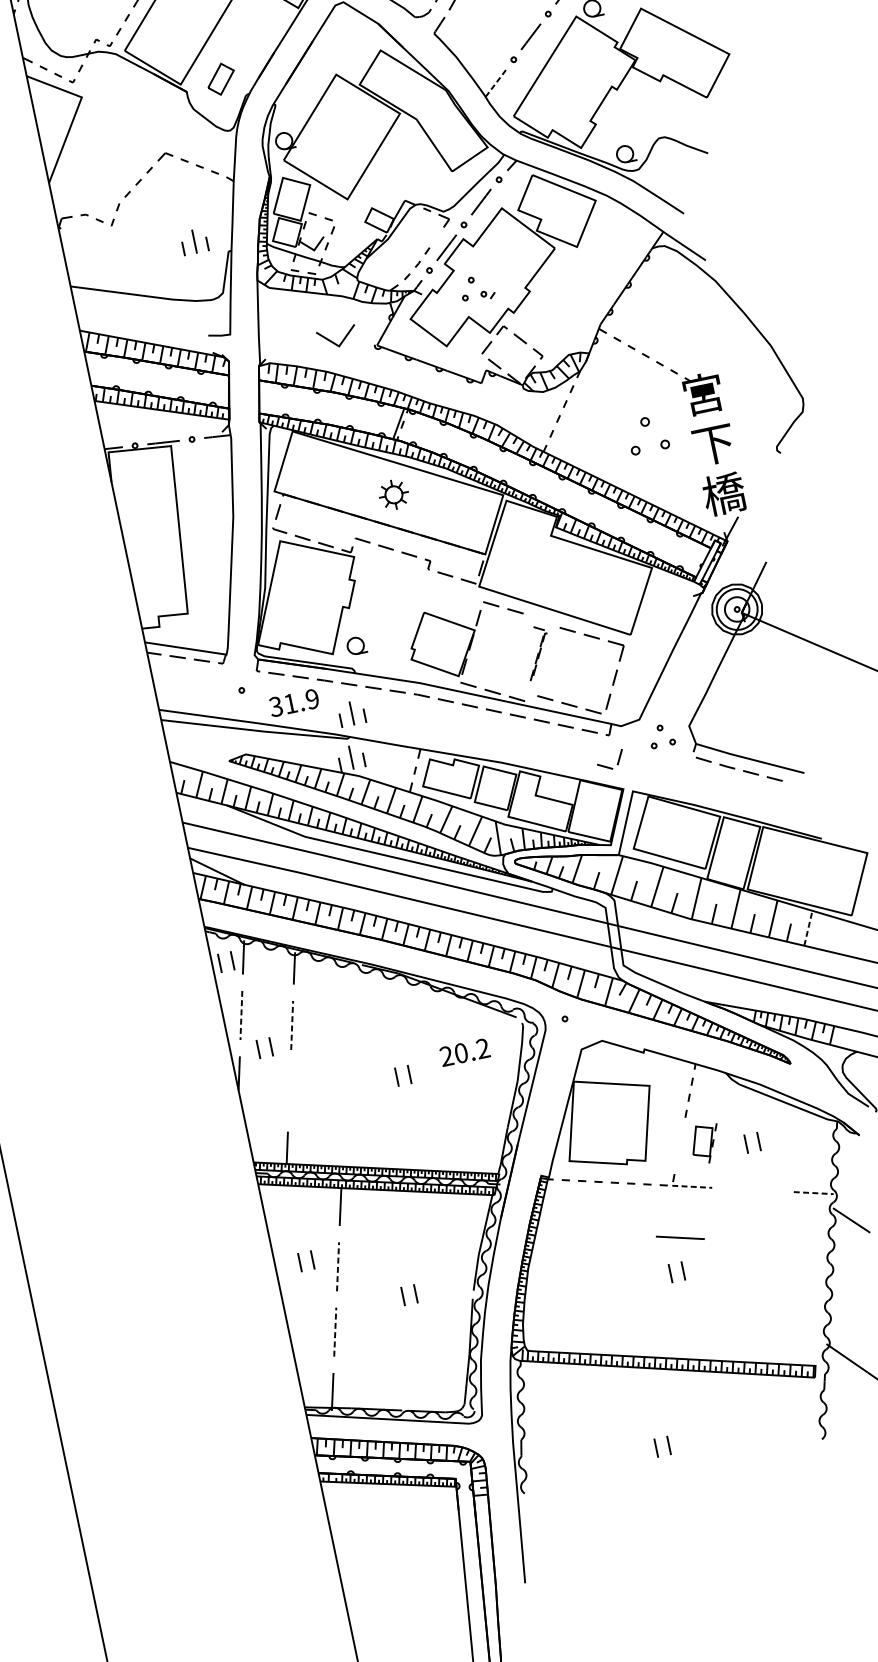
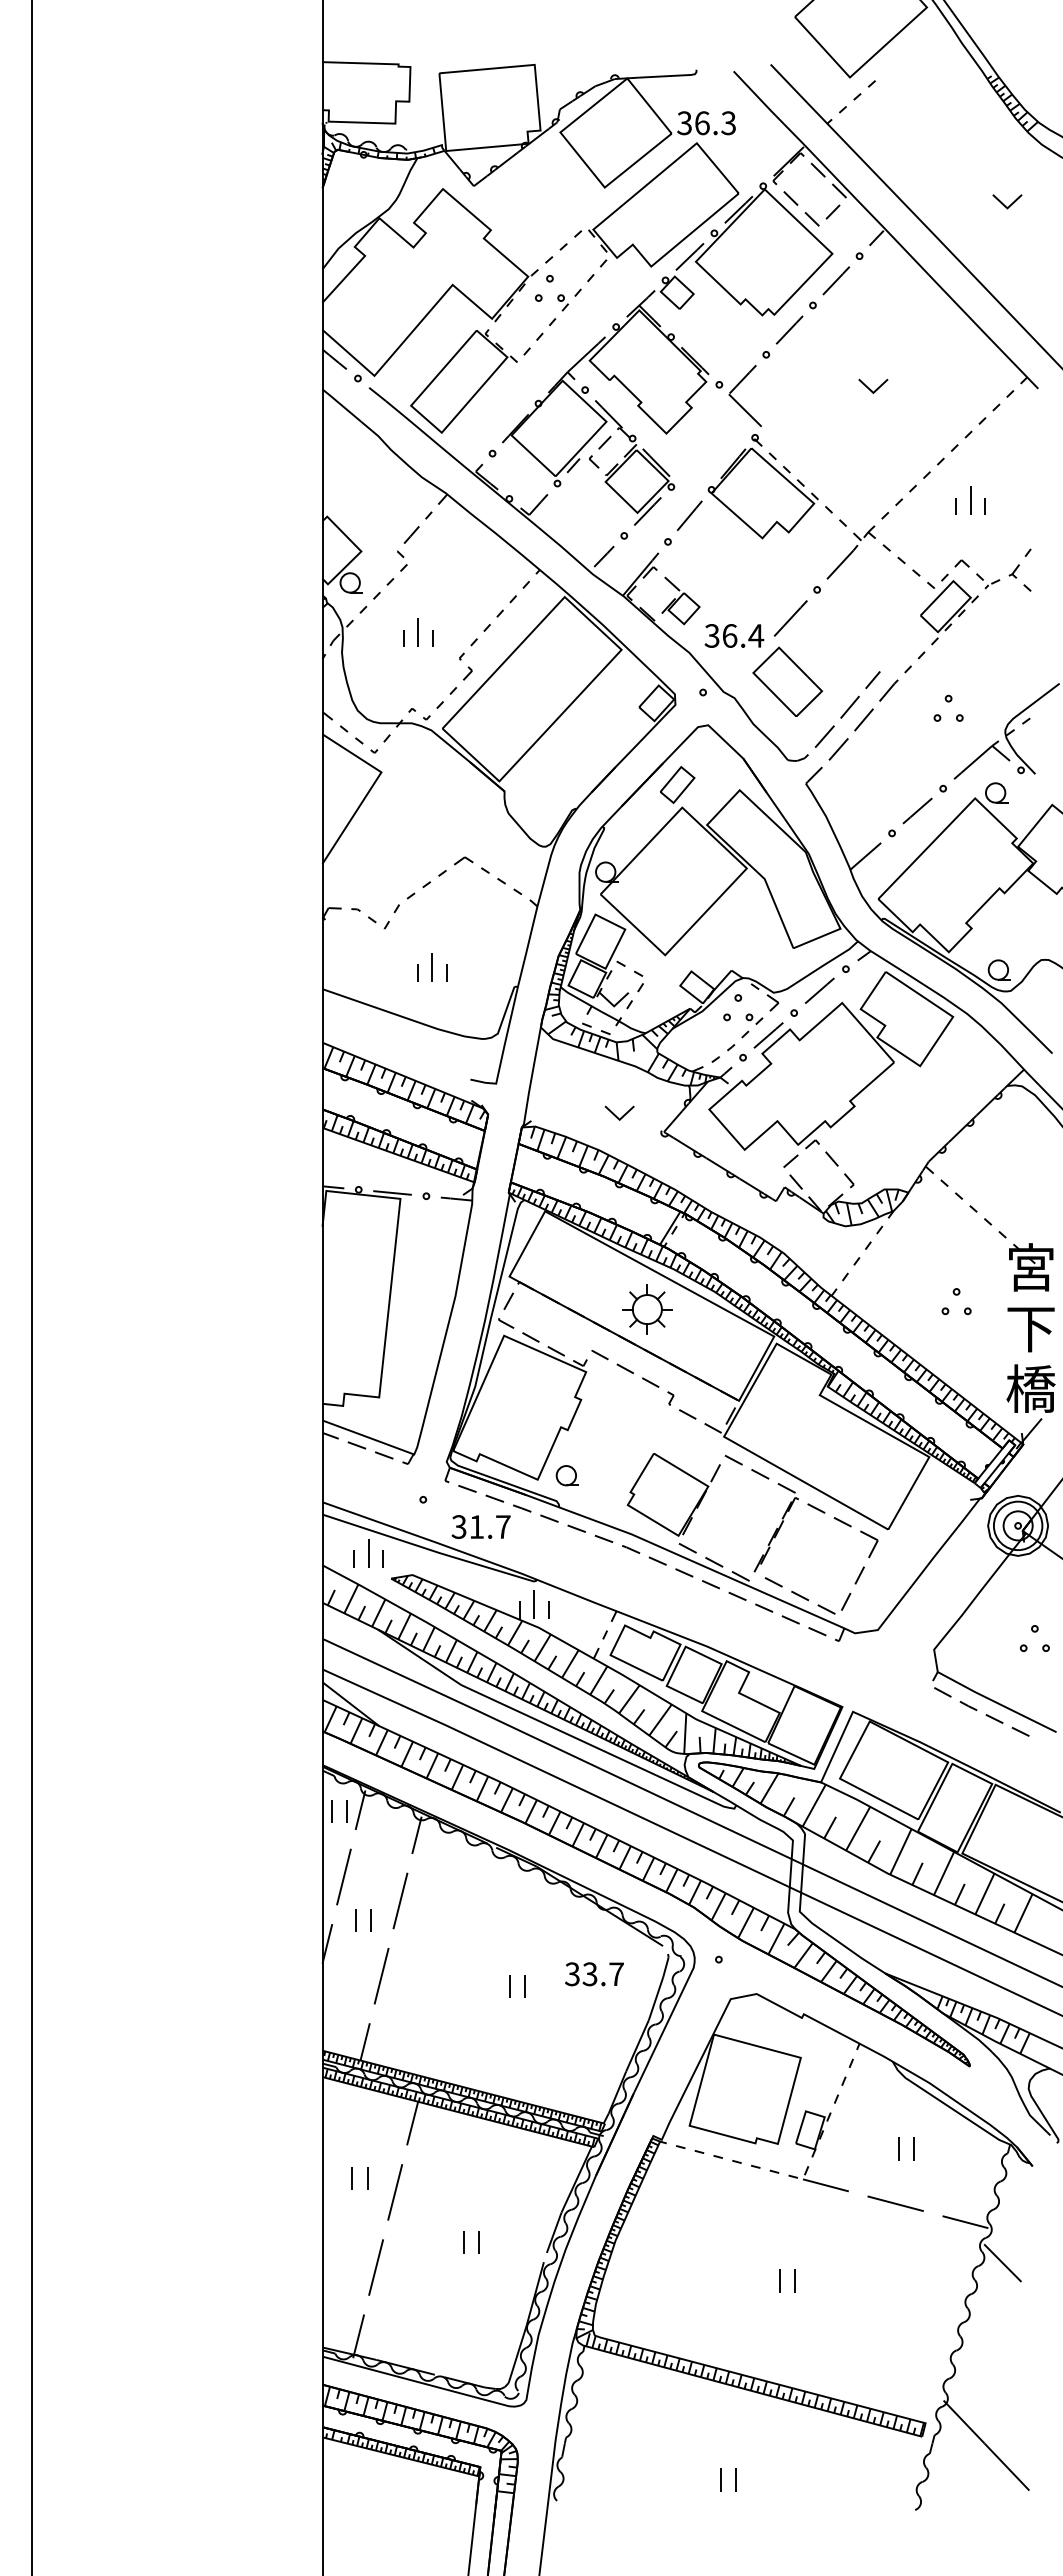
part: (221, 78) -> (677, 784), moved
line: (496, 83) -> (866, 856), dashed -> solid
part: (194, 241) -> (432, 967), moved
part: (477, 288) -> (743, 1009), moved
part: (336, 337) -> (619, 1112), size x0.62
part: (647, 434) -> (956, 1301), size x0.62
part: (394, 494) -> (647, 1309), size x1.43
part: (537, 652) -> (775, 1527), size x1.43
text: (312, 698) -> (503, 1526), 31.9 -> 31.7
part: (351, 713) -> (368, 1553), moved
part: (661, 736) -> (1034, 1638), moved
part: (608, 766) -> (830, 1677), removed
line: (808, 927) -> (1023, 1912), dashed -> solid
line: (241, 1015) -> (343, 1877), dashed -> solid
line: (292, 1025) -> (400, 1900), dashed -> solid
text: (464, 1052) -> (594, 1974), 20.2 -> 33.7
line: (289, 1091) -> (381, 1976), added
part: (706, 1143) -> (813, 2133), moved
line: (691, 1186) -> (825, 2185), dashed -> solid
line: (813, 1193) -> (965, 2222), dashed -> solid
line: (680, 1237) -> (895, 2203), moved
line: (338, 1266) -> (395, 2191), dashed -> solid
line: (335, 1332) -> (376, 2267), dashed -> solid

